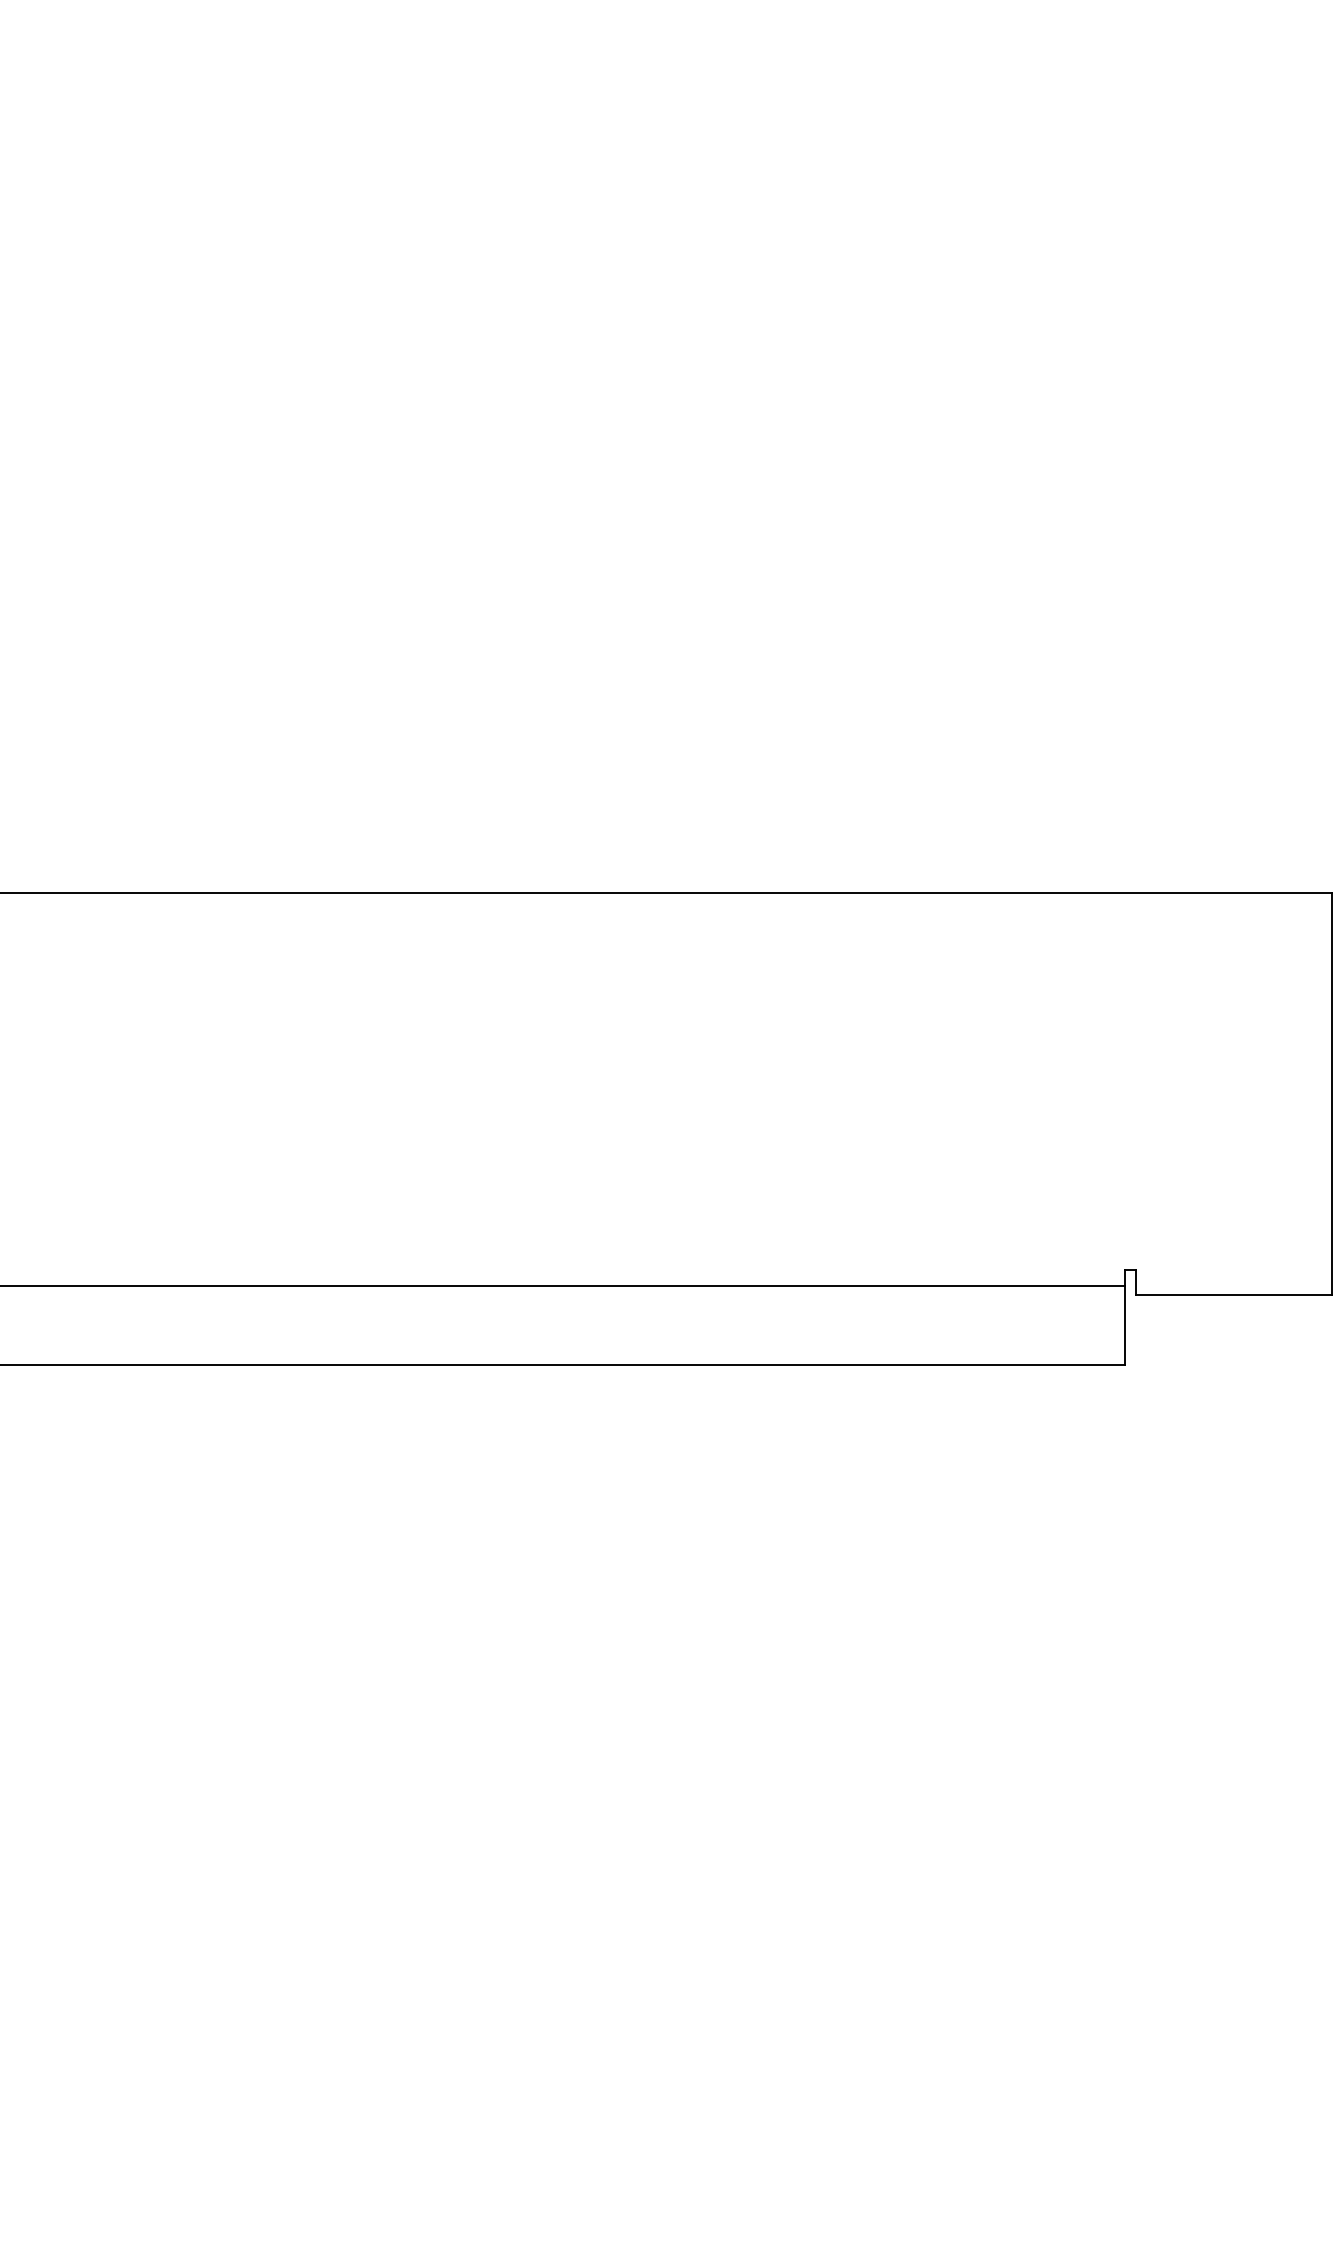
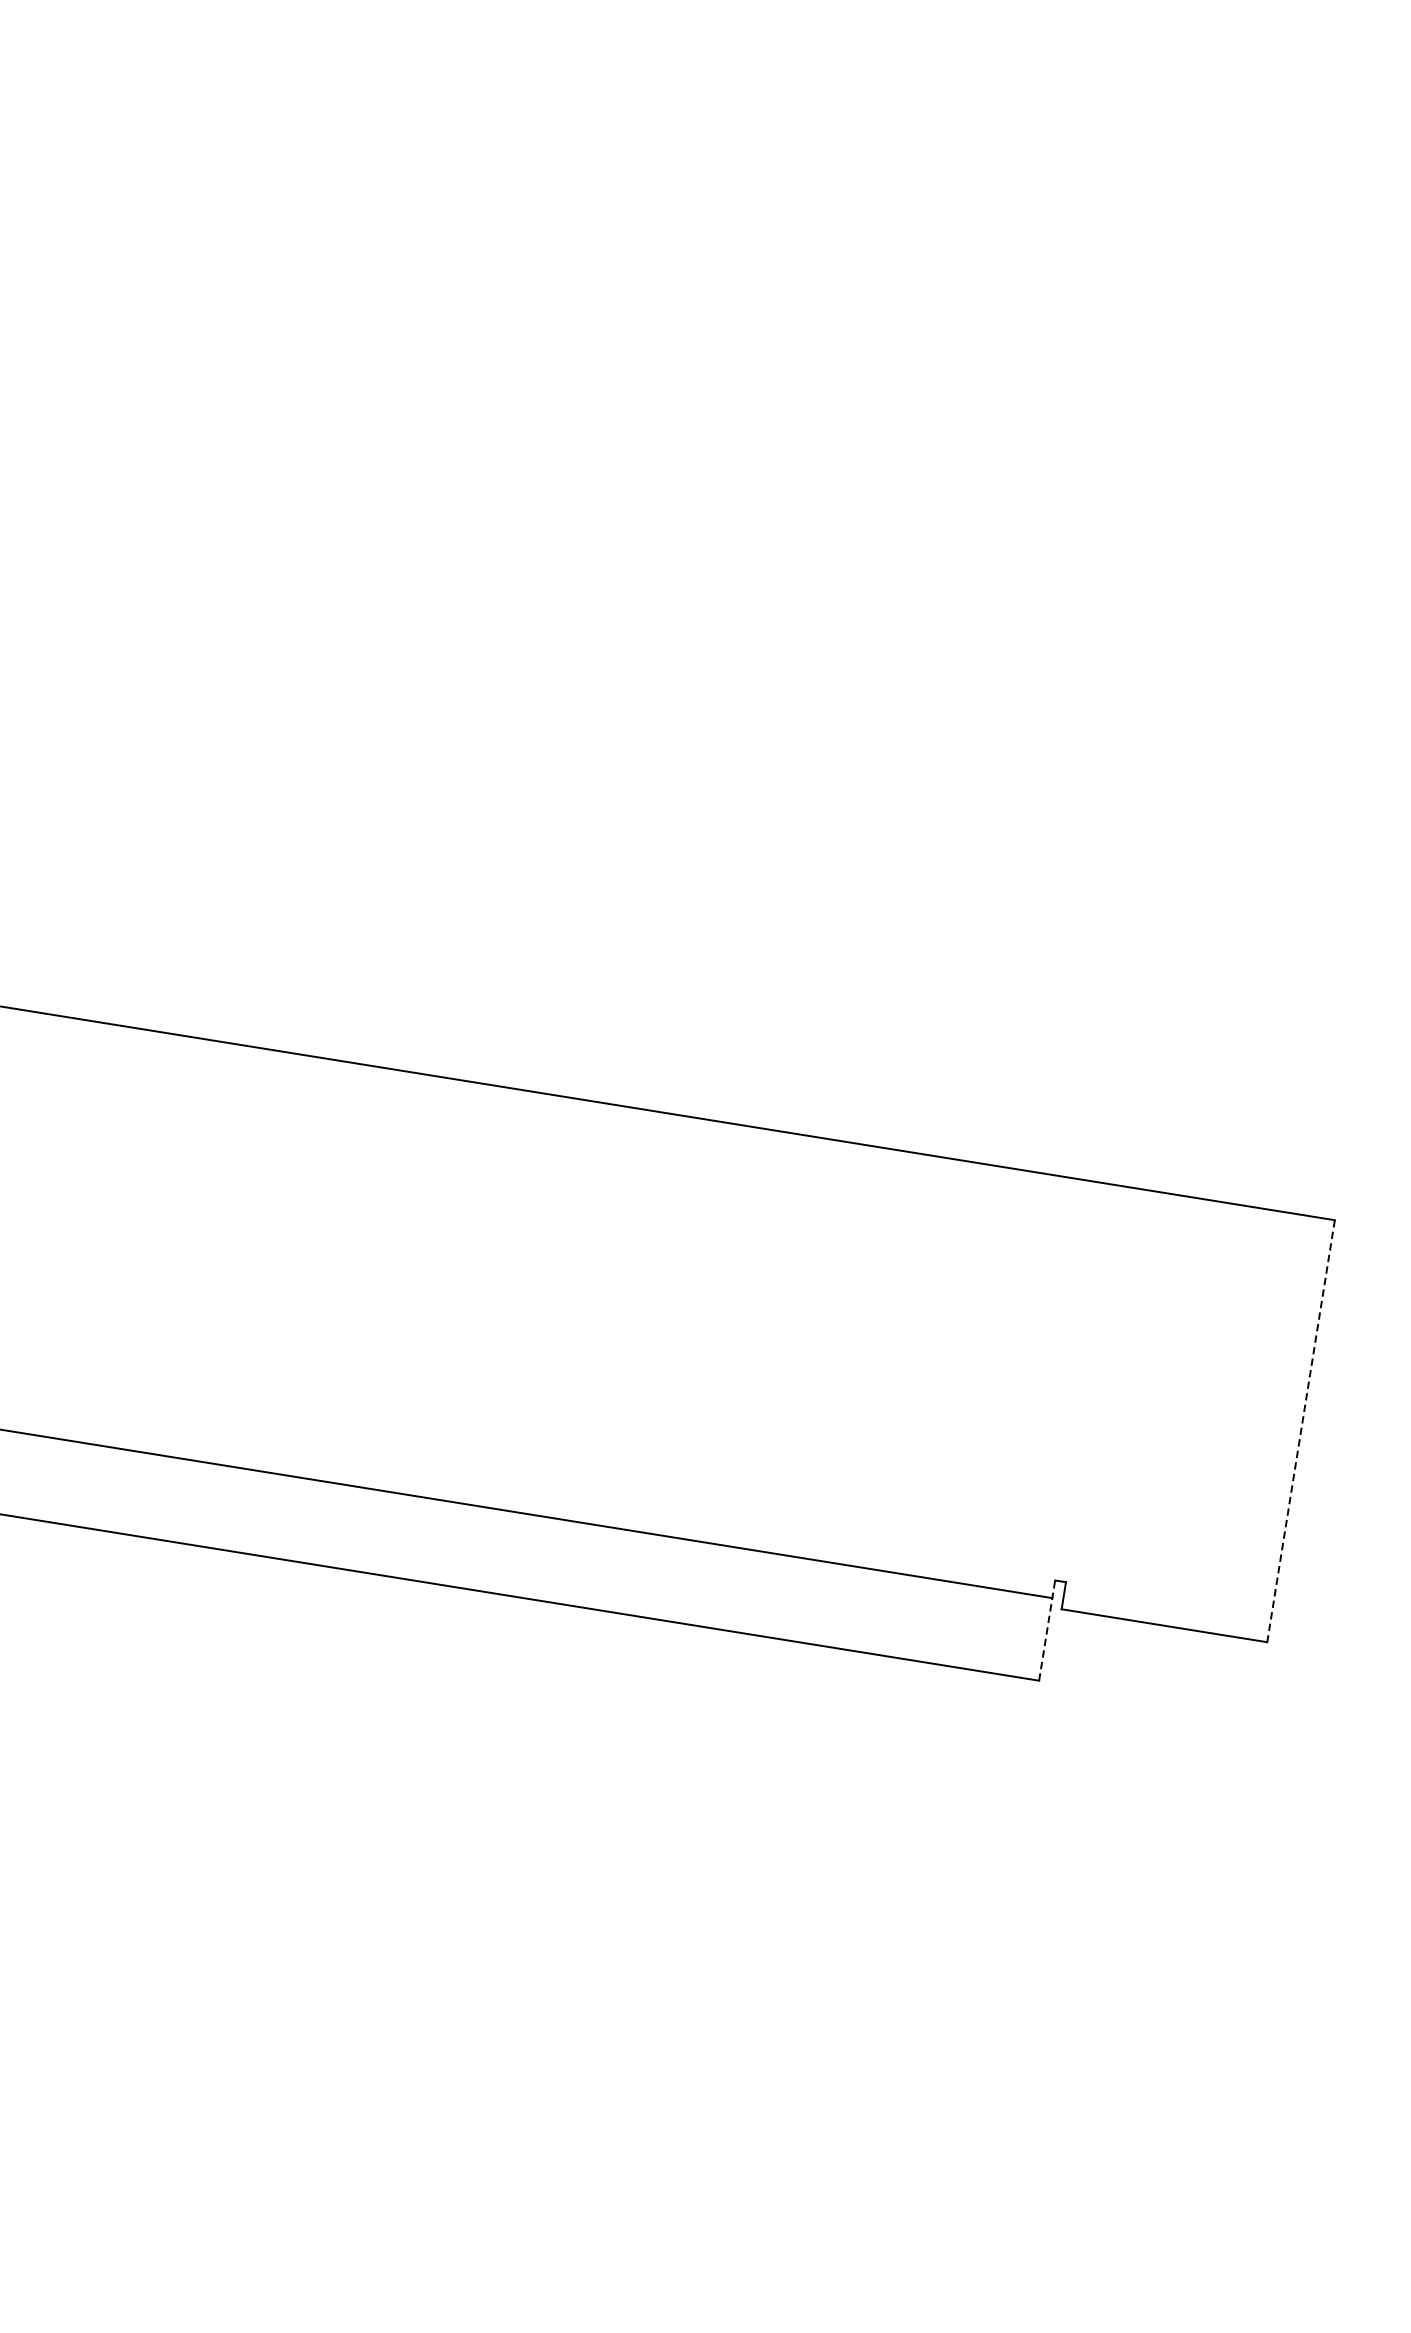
line: (1331, 1094) -> (1300, 1431), solid -> dashed
line: (1125, 1317) -> (1047, 1630), solid -> dashed

